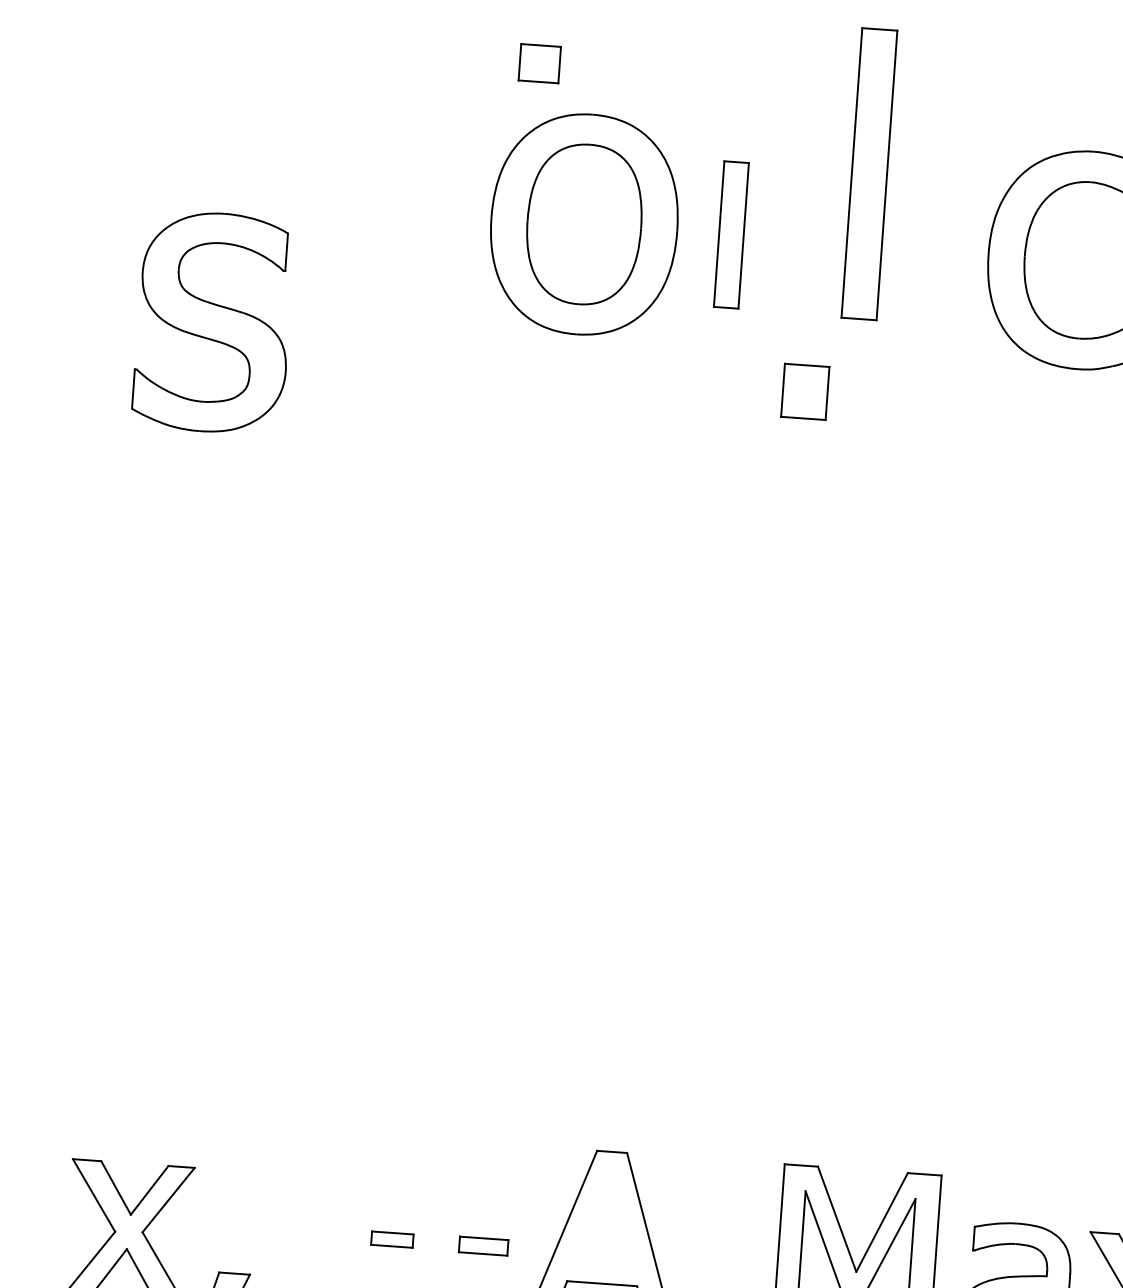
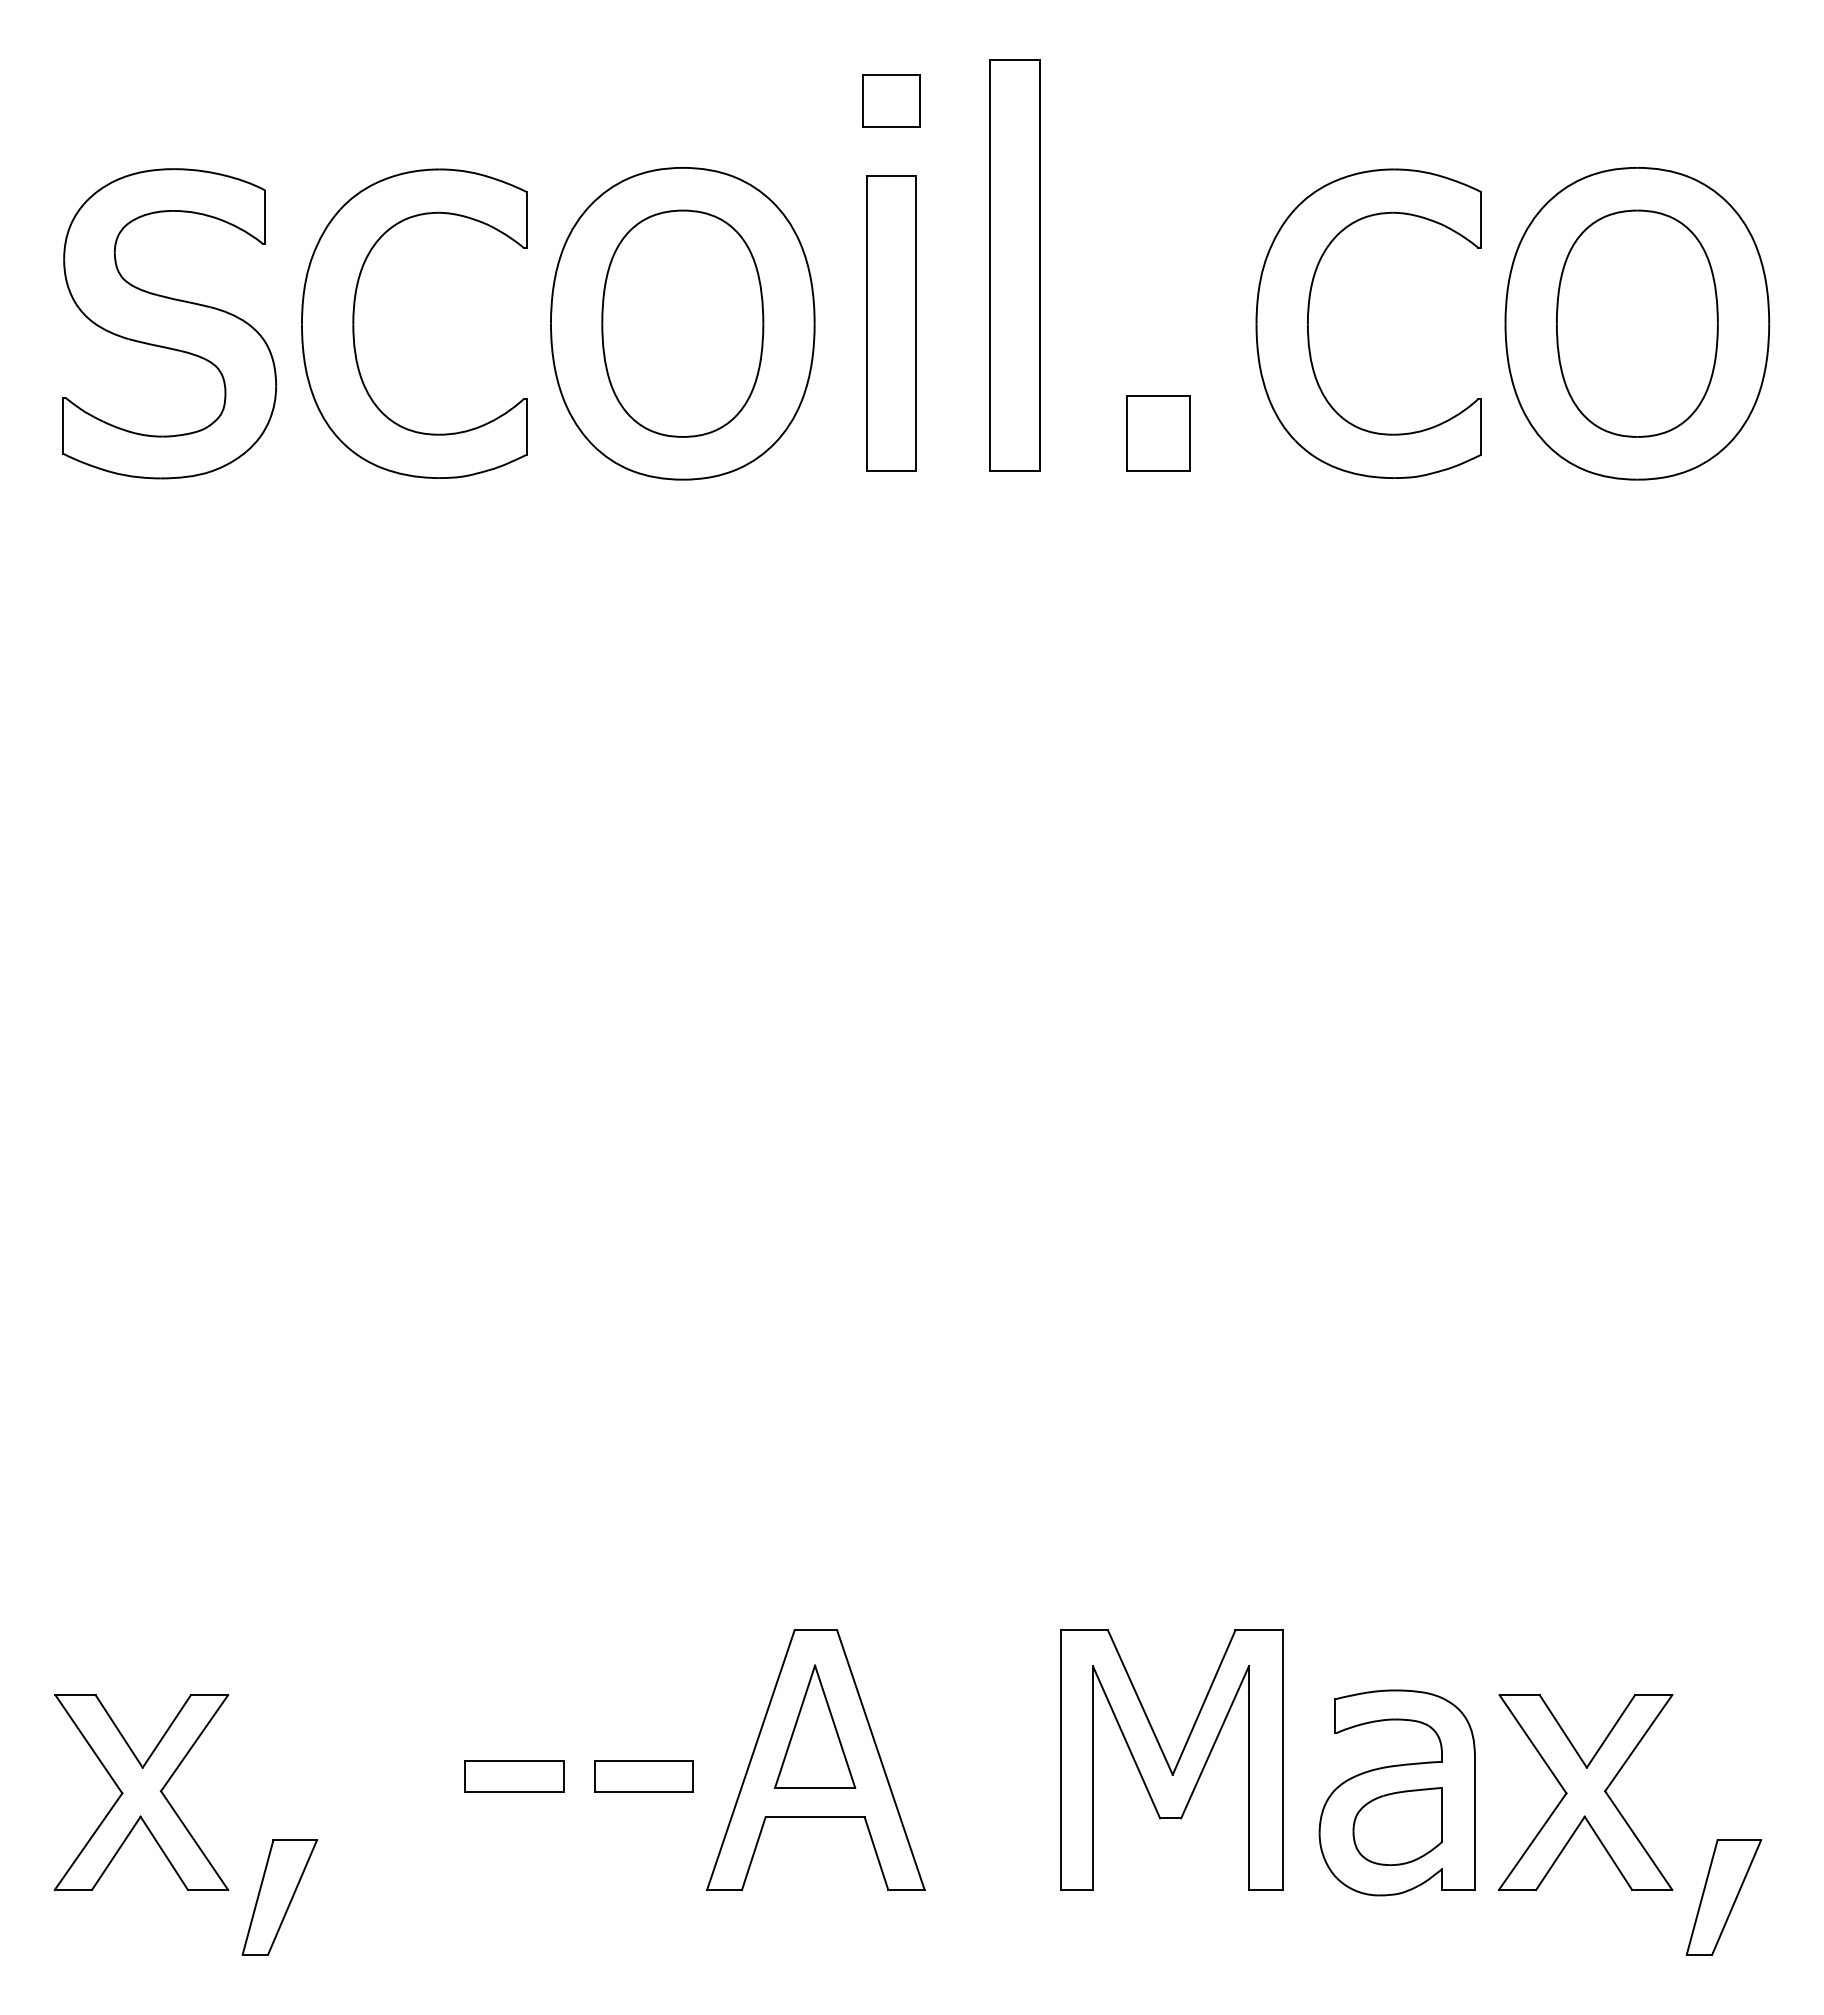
part: (539, 63) -> (891, 100), moved
part: (868, 173) -> (1014, 265), moved
part: (353, 207) -> (354, 323), added
part: (731, 234) -> (891, 323), size x1.43
part: (213, 322) -> (169, 323), moved
part: (805, 391) -> (1158, 433), moved
part: (607, 1219) -> (815, 1726), added
part: (392, 1239) -> (514, 1776), size x1.67
part: (483, 1246) -> (643, 1776), size x1.43

